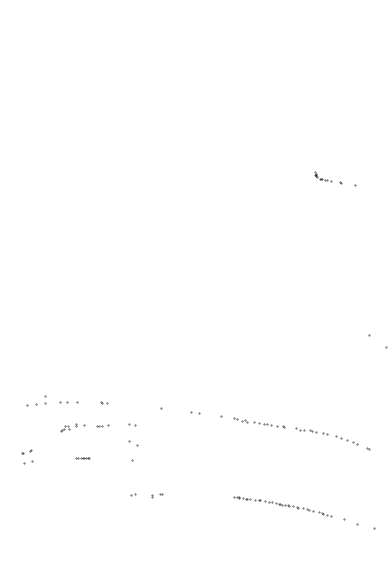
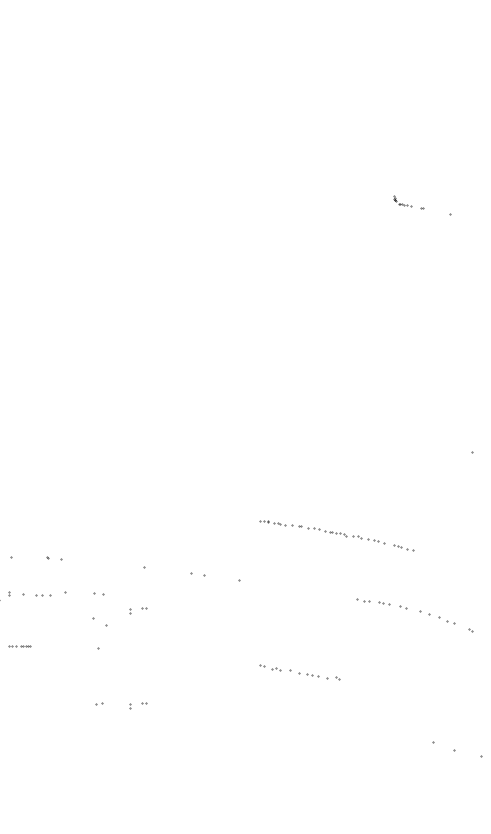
part: (328, 177) -> (408, 202), size x0.7
part: (104, 402) -> (54, 557), size x1.6
part: (259, 422) -> (299, 671), moved
part: (102, 425) -> (51, 594), size x1.6
part: (157, 435) -> (138, 610), added
part: (282, 506) -> (335, 535), moved

